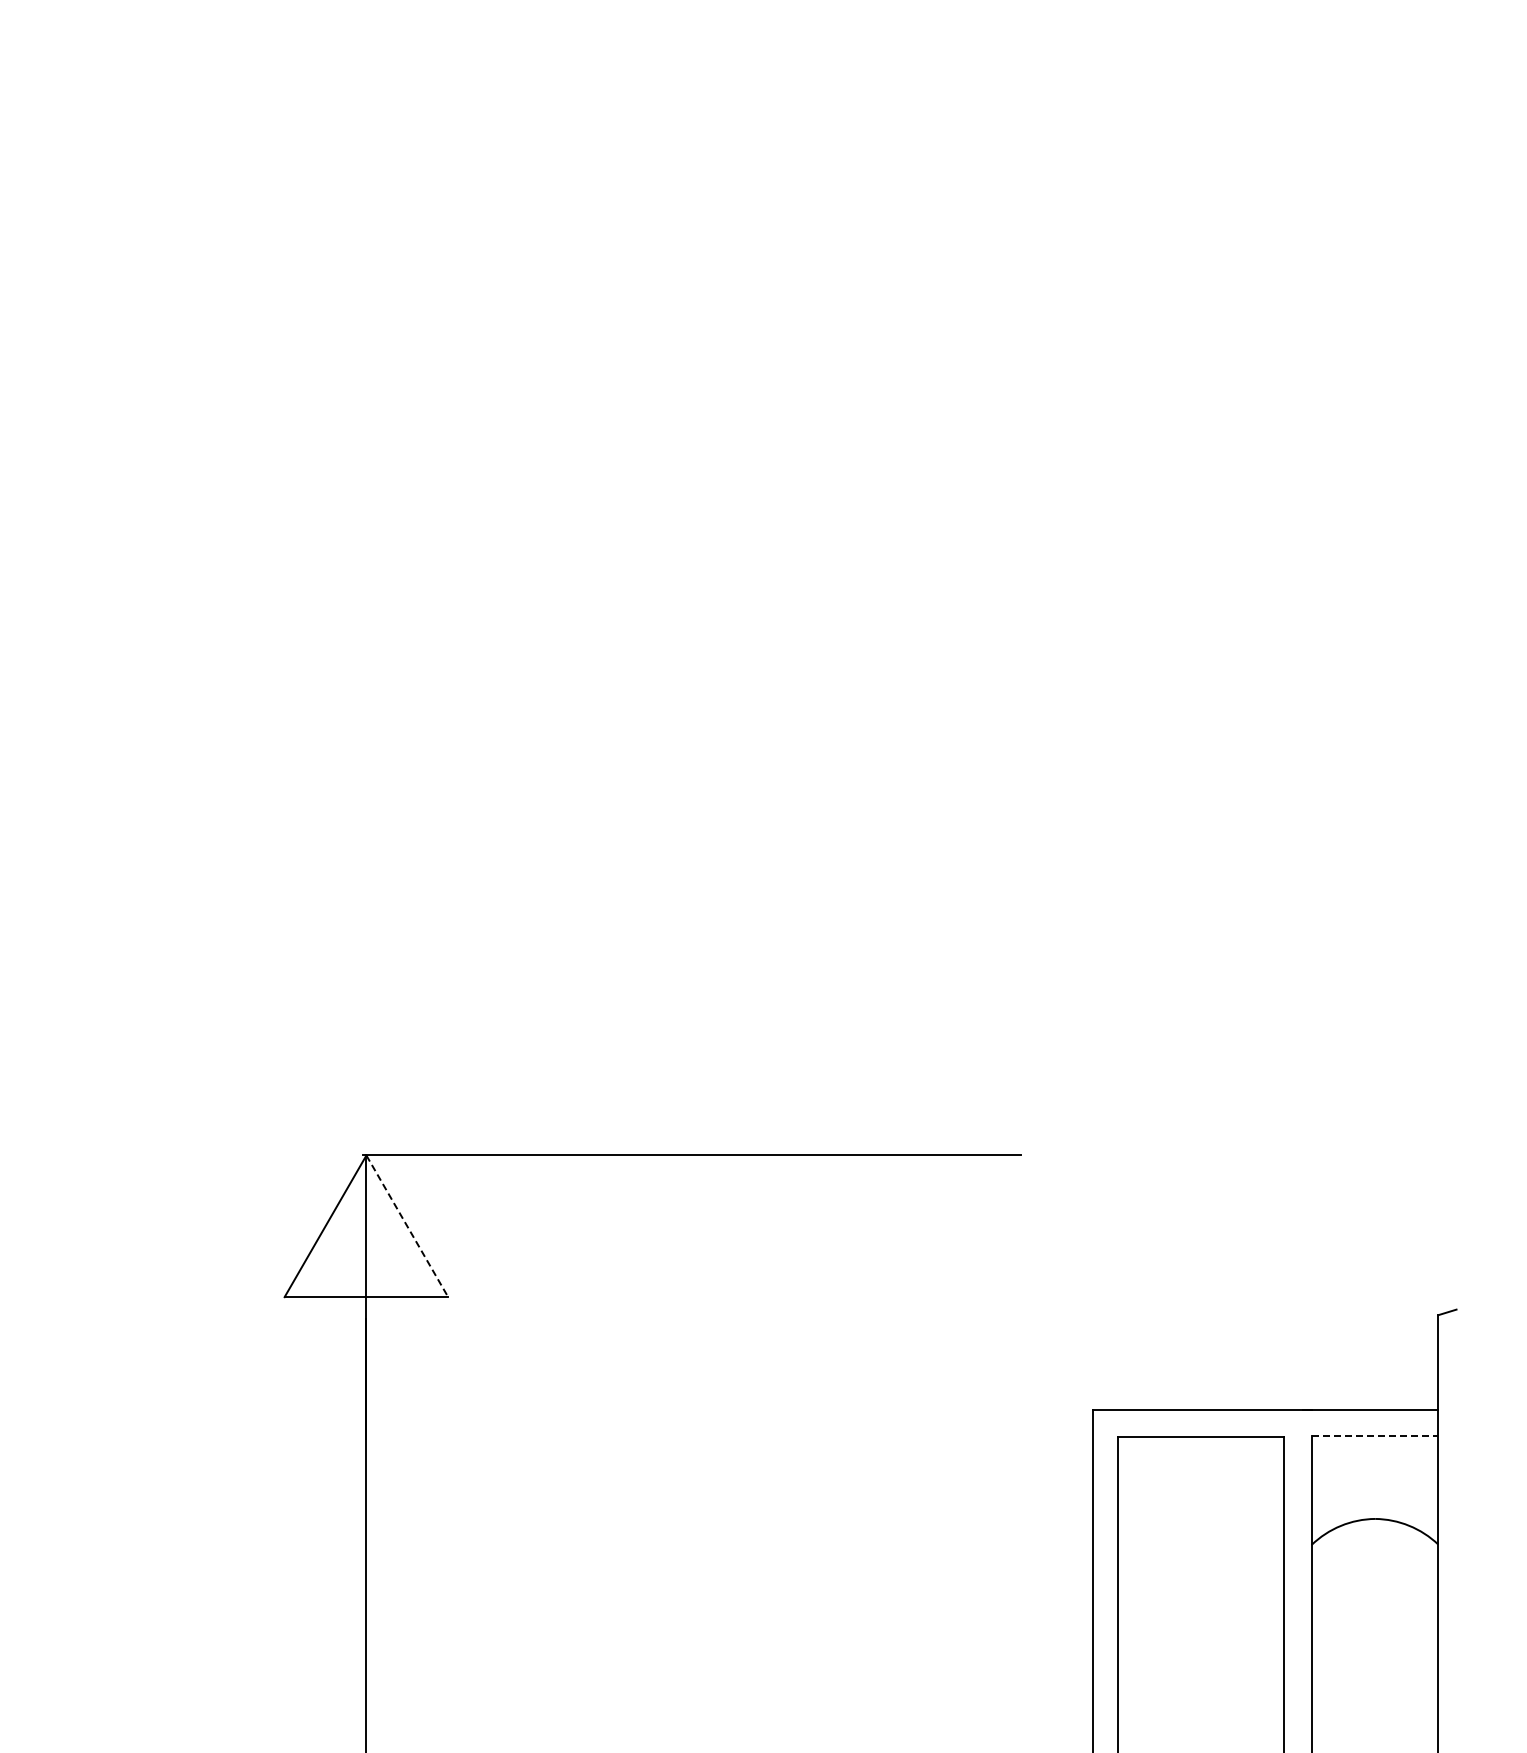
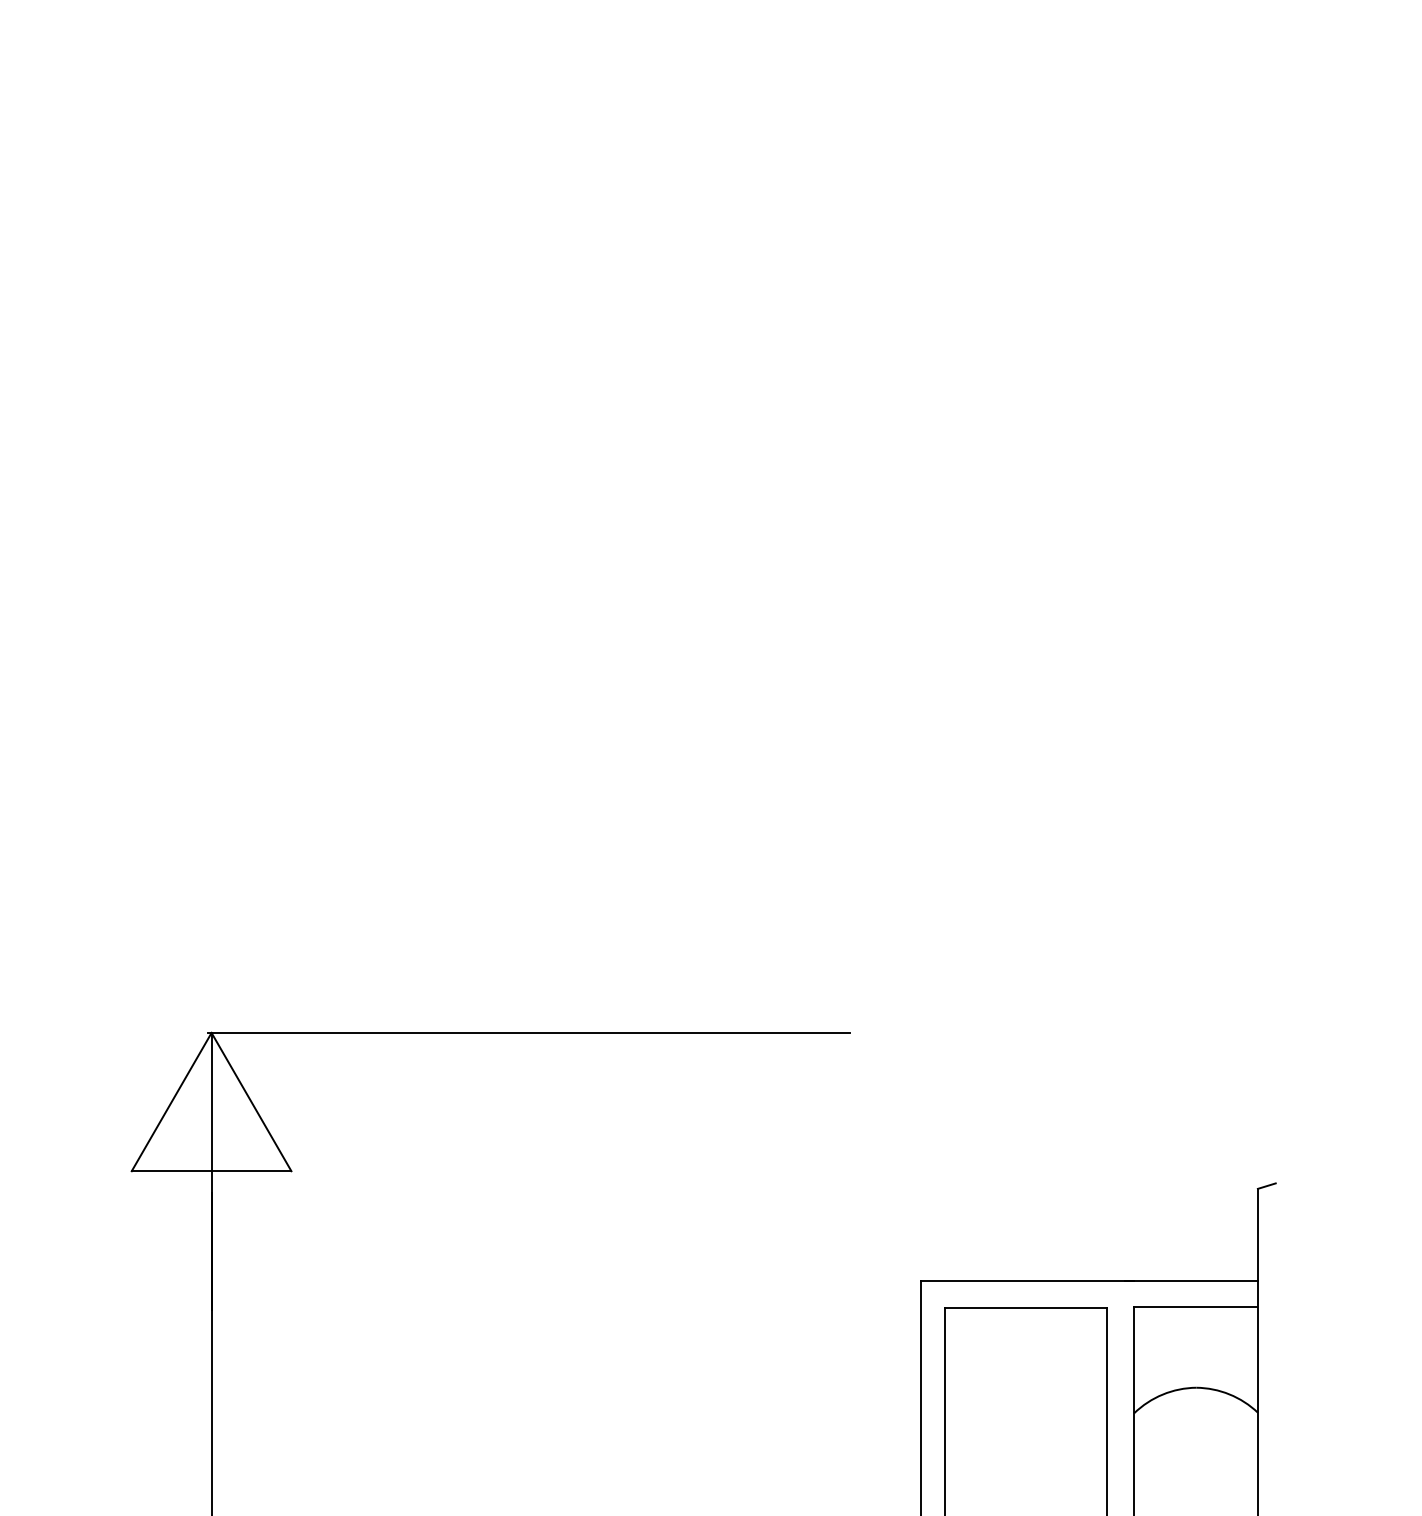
line: (407, 1226) -> (251, 1102), dashed -> solid
line: (1375, 1436) -> (1196, 1307), dashed -> solid

